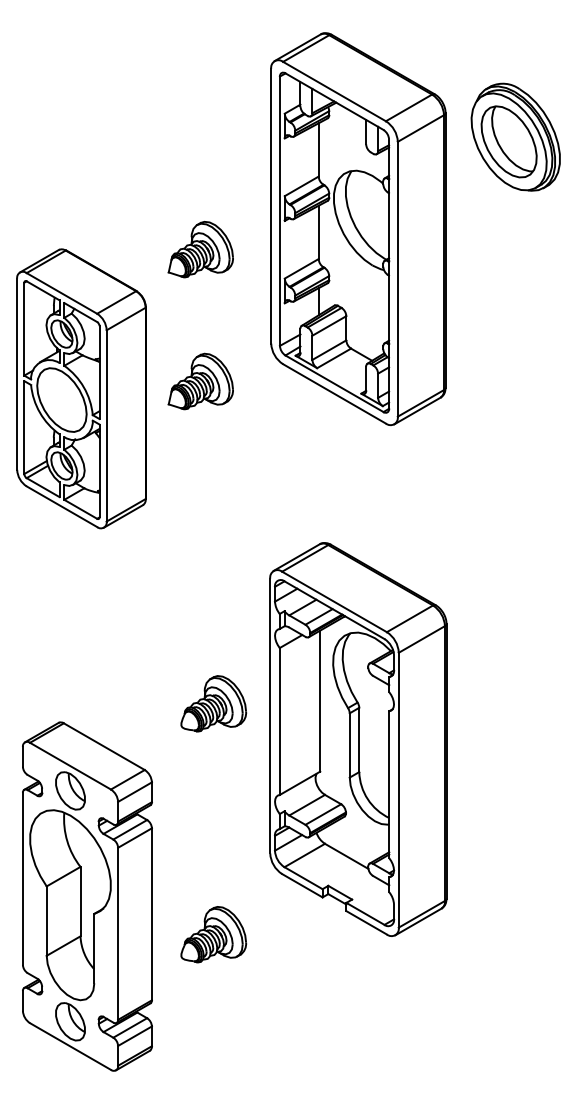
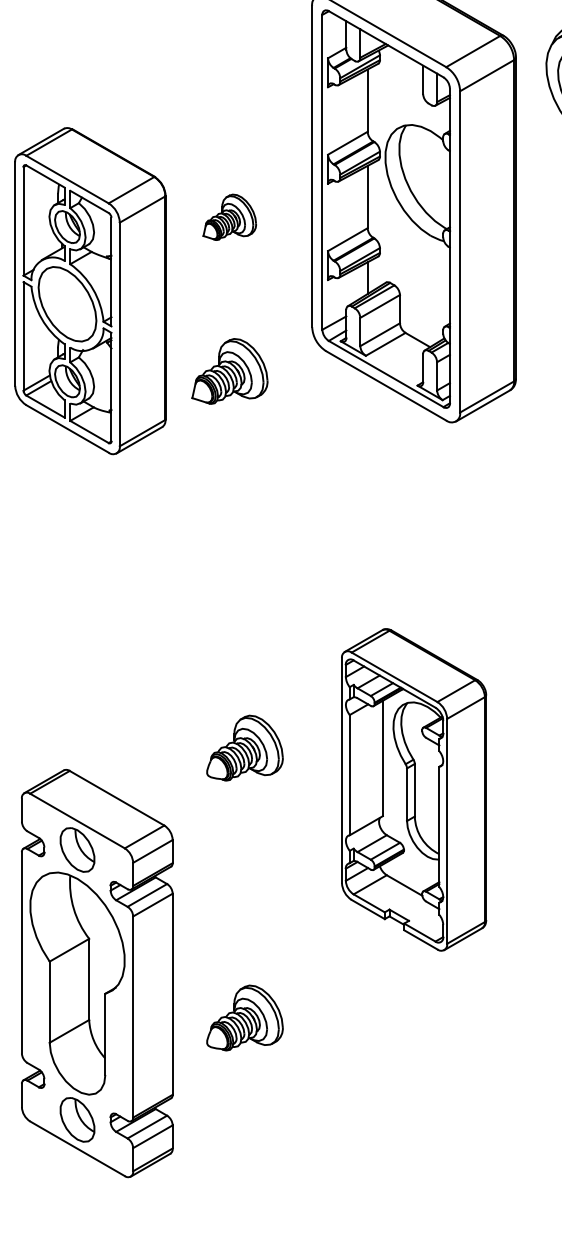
part: (200, 249) -> (229, 217), size x0.7
part: (81, 388) -> (90, 290), moved
part: (358, 739) -> (414, 789), size x0.7

